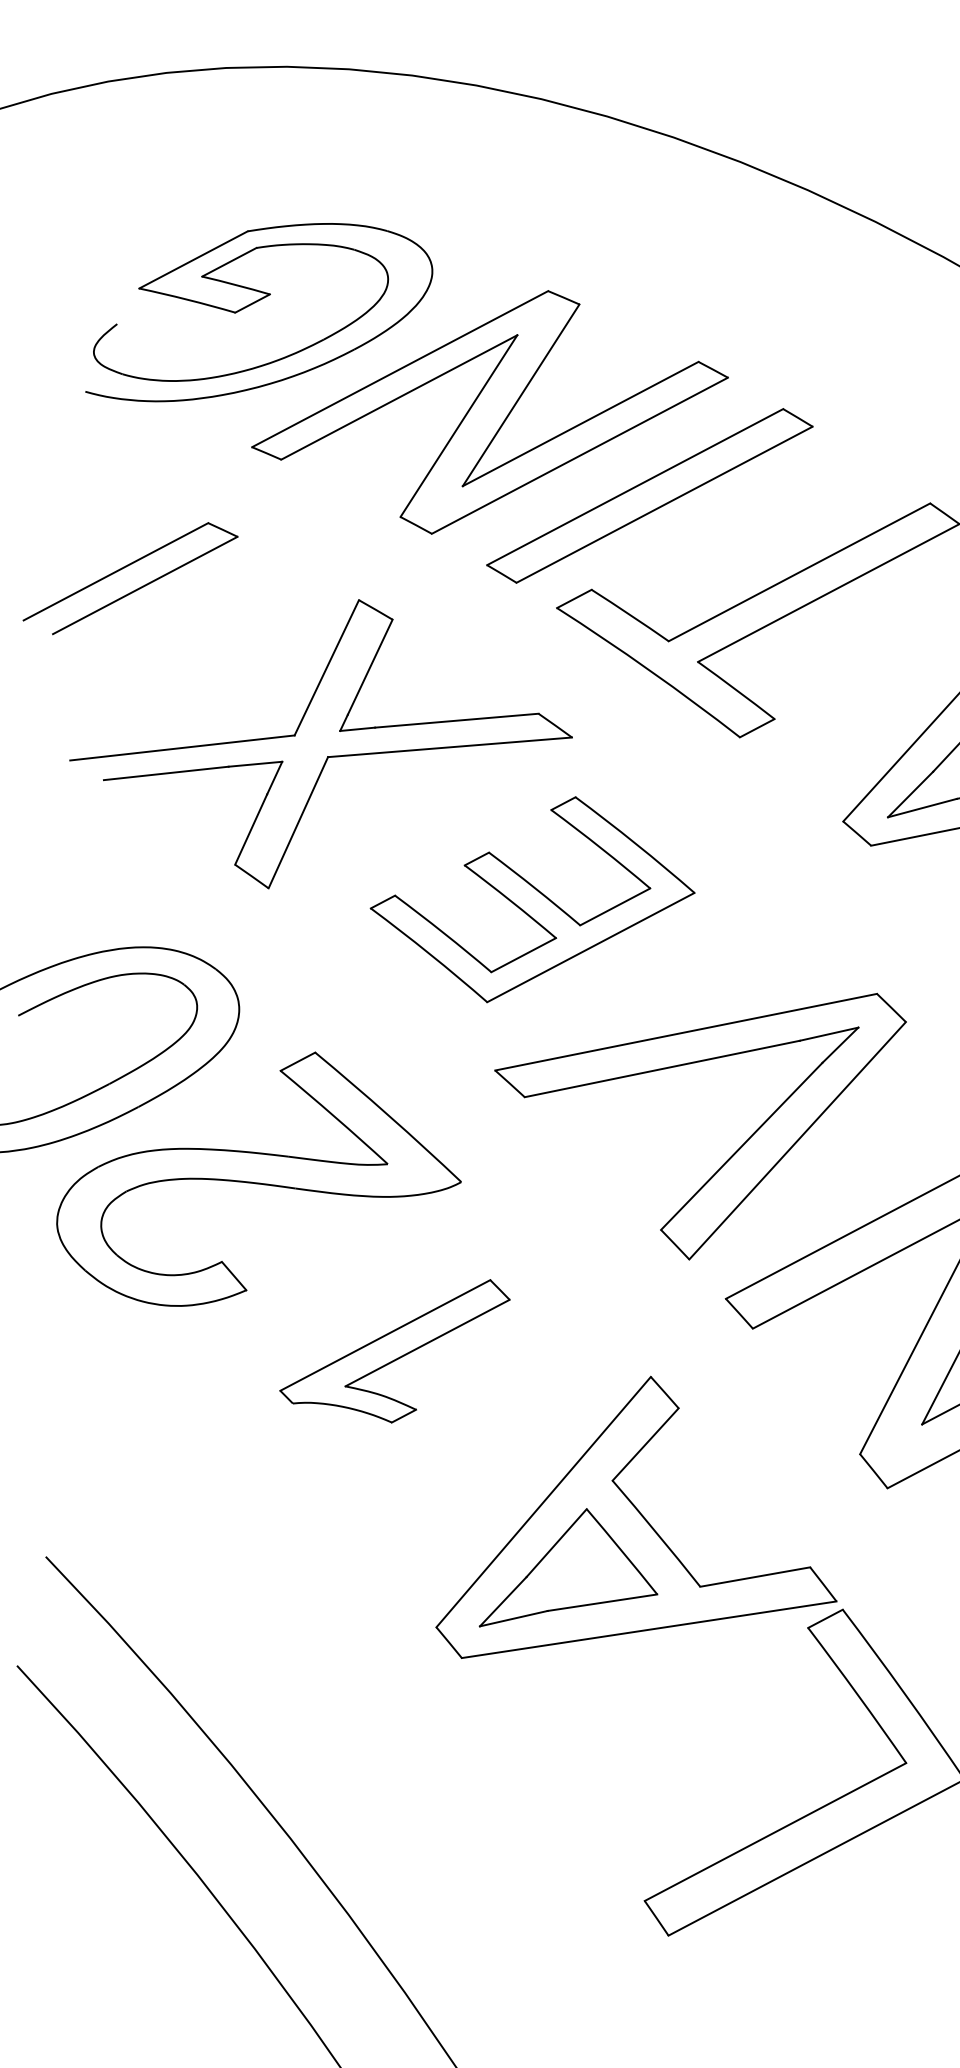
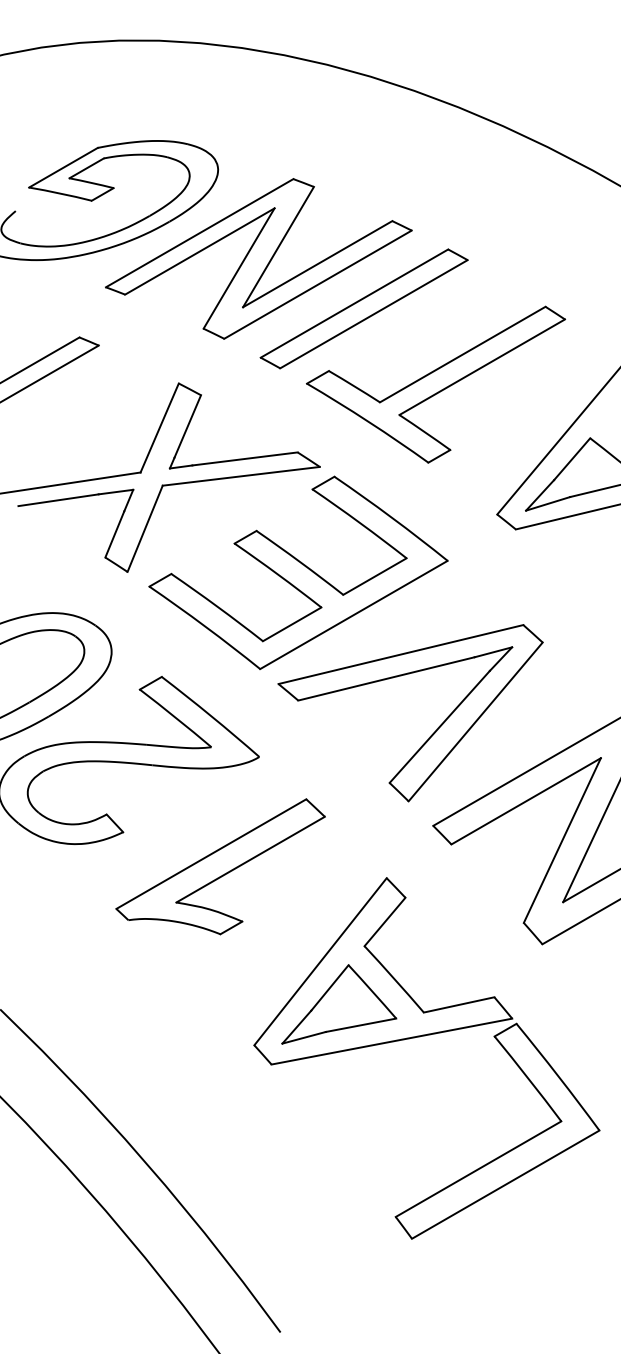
part: (532, 899) -> (298, 572), size x1.43
part: (394, 1349) -> (220, 866), size x1.43

